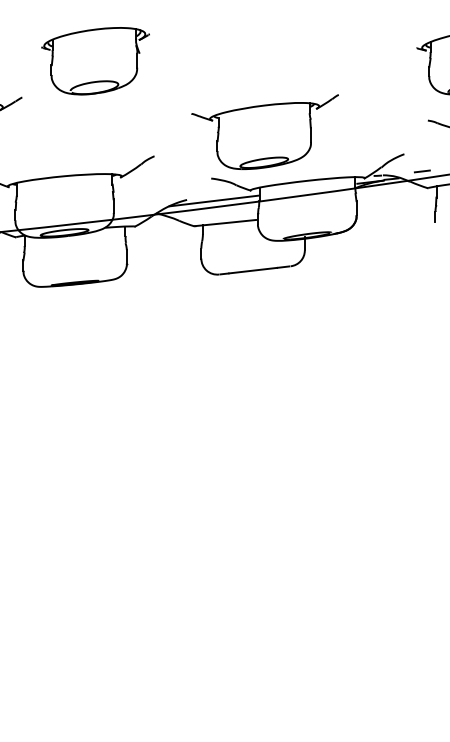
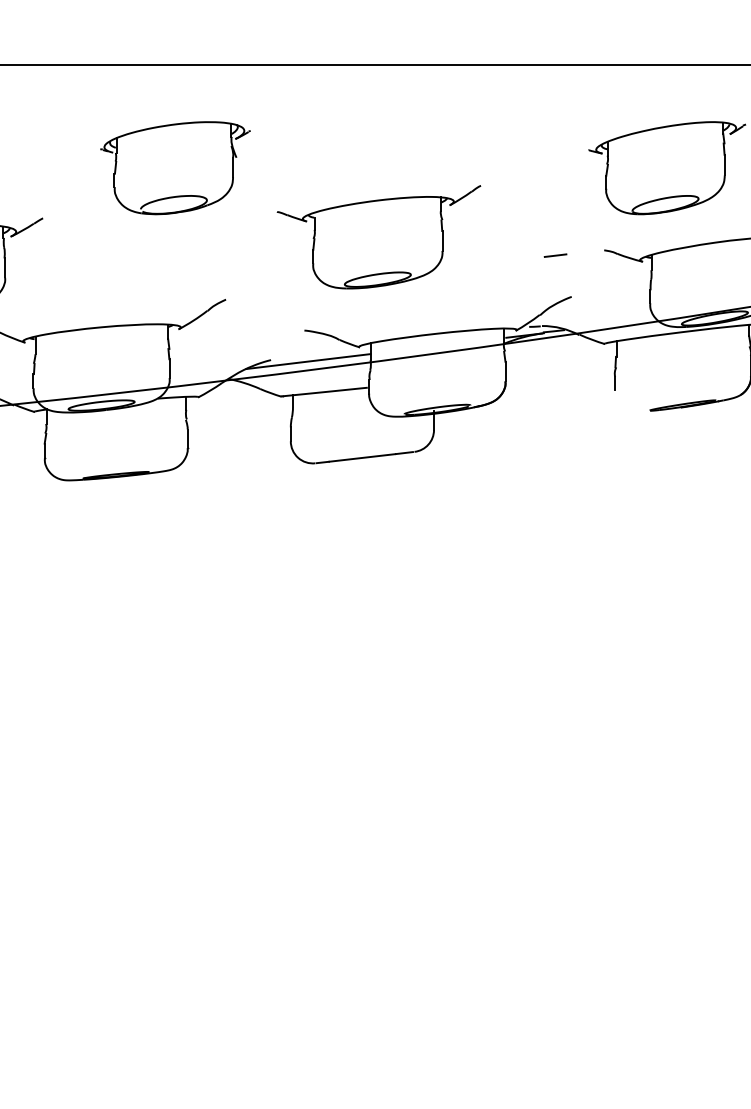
part: (95, 61) -> (175, 168), moved
part: (264, 132) -> (378, 237), moved
line: (422, 171) -> (555, 255), moved

